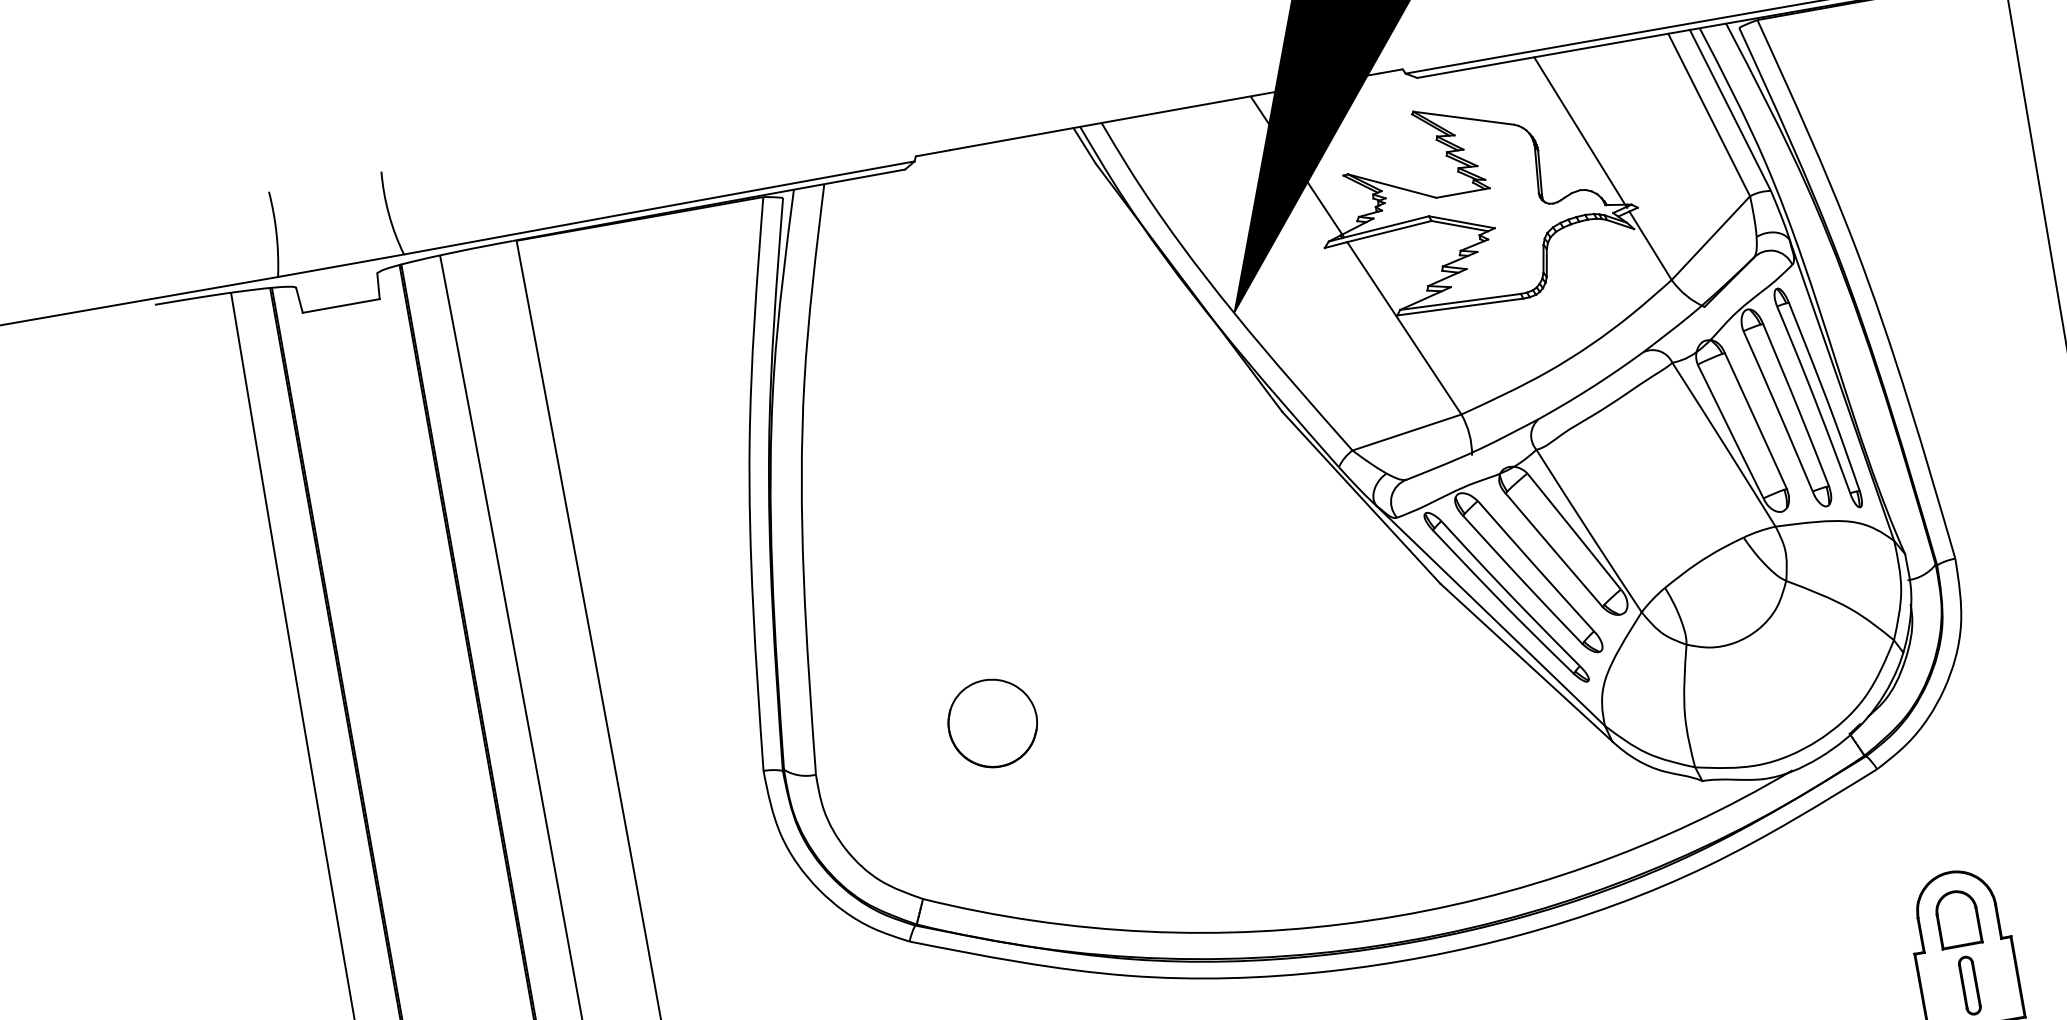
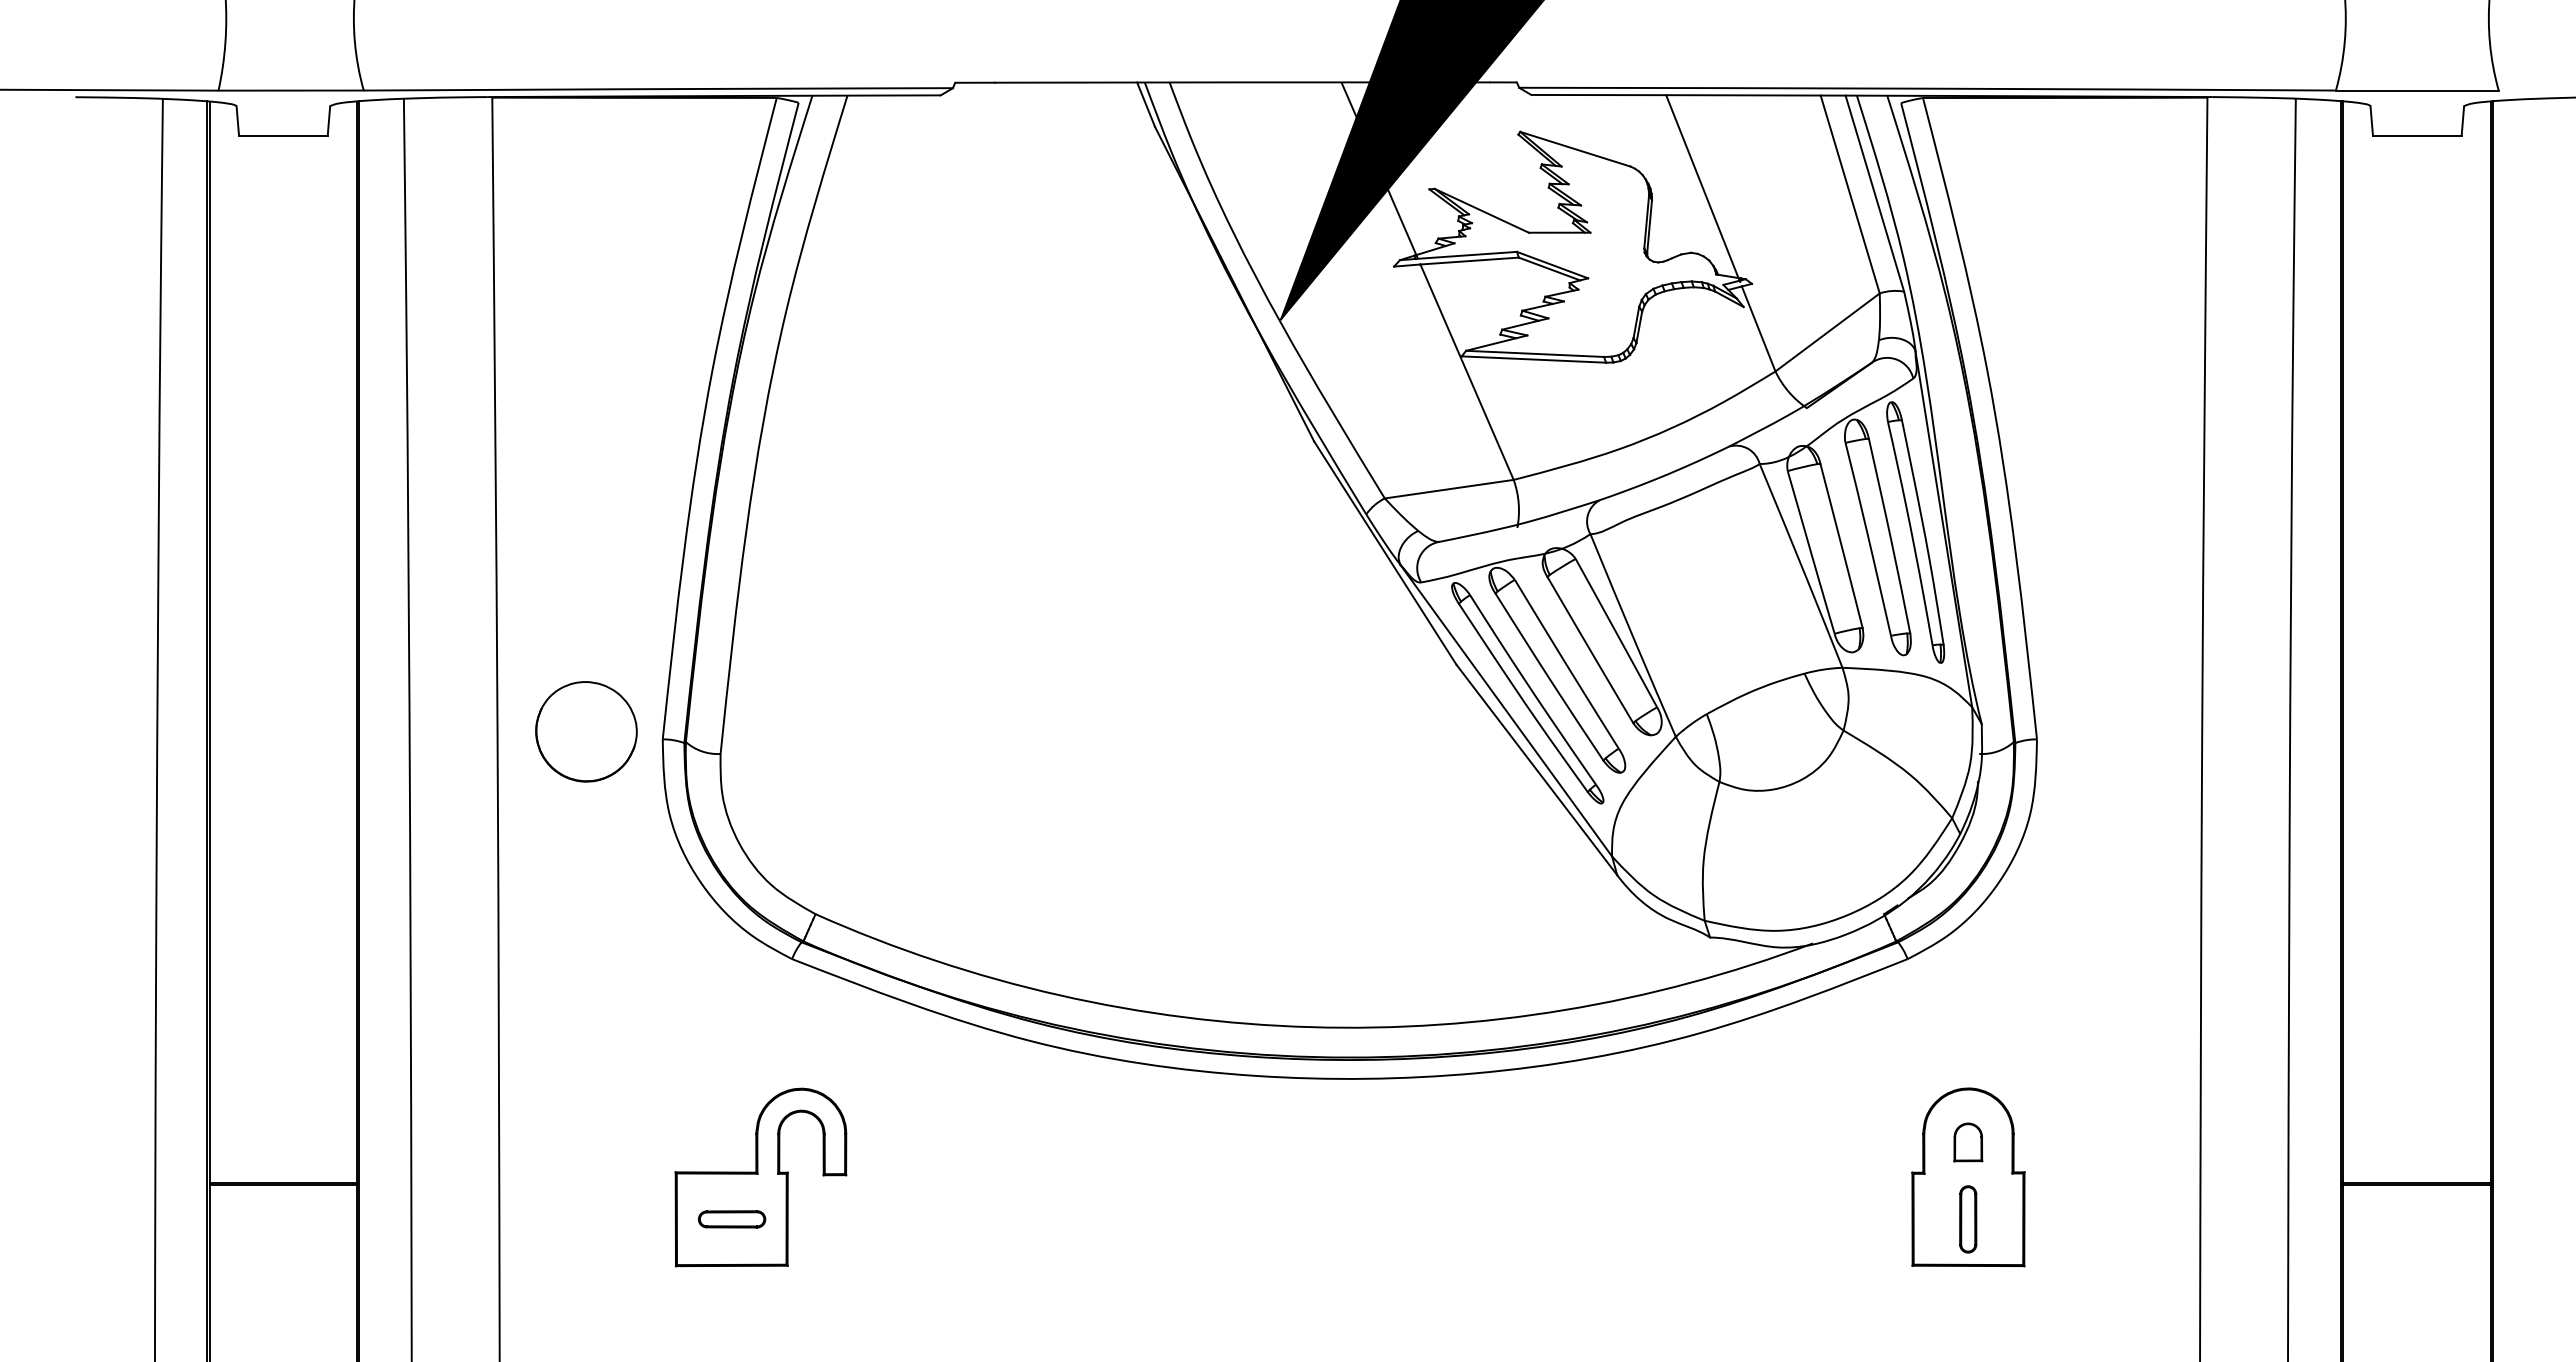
part: (992, 723) -> (586, 731), moved
part: (1958, 918) -> (1968, 1142), size x0.6

